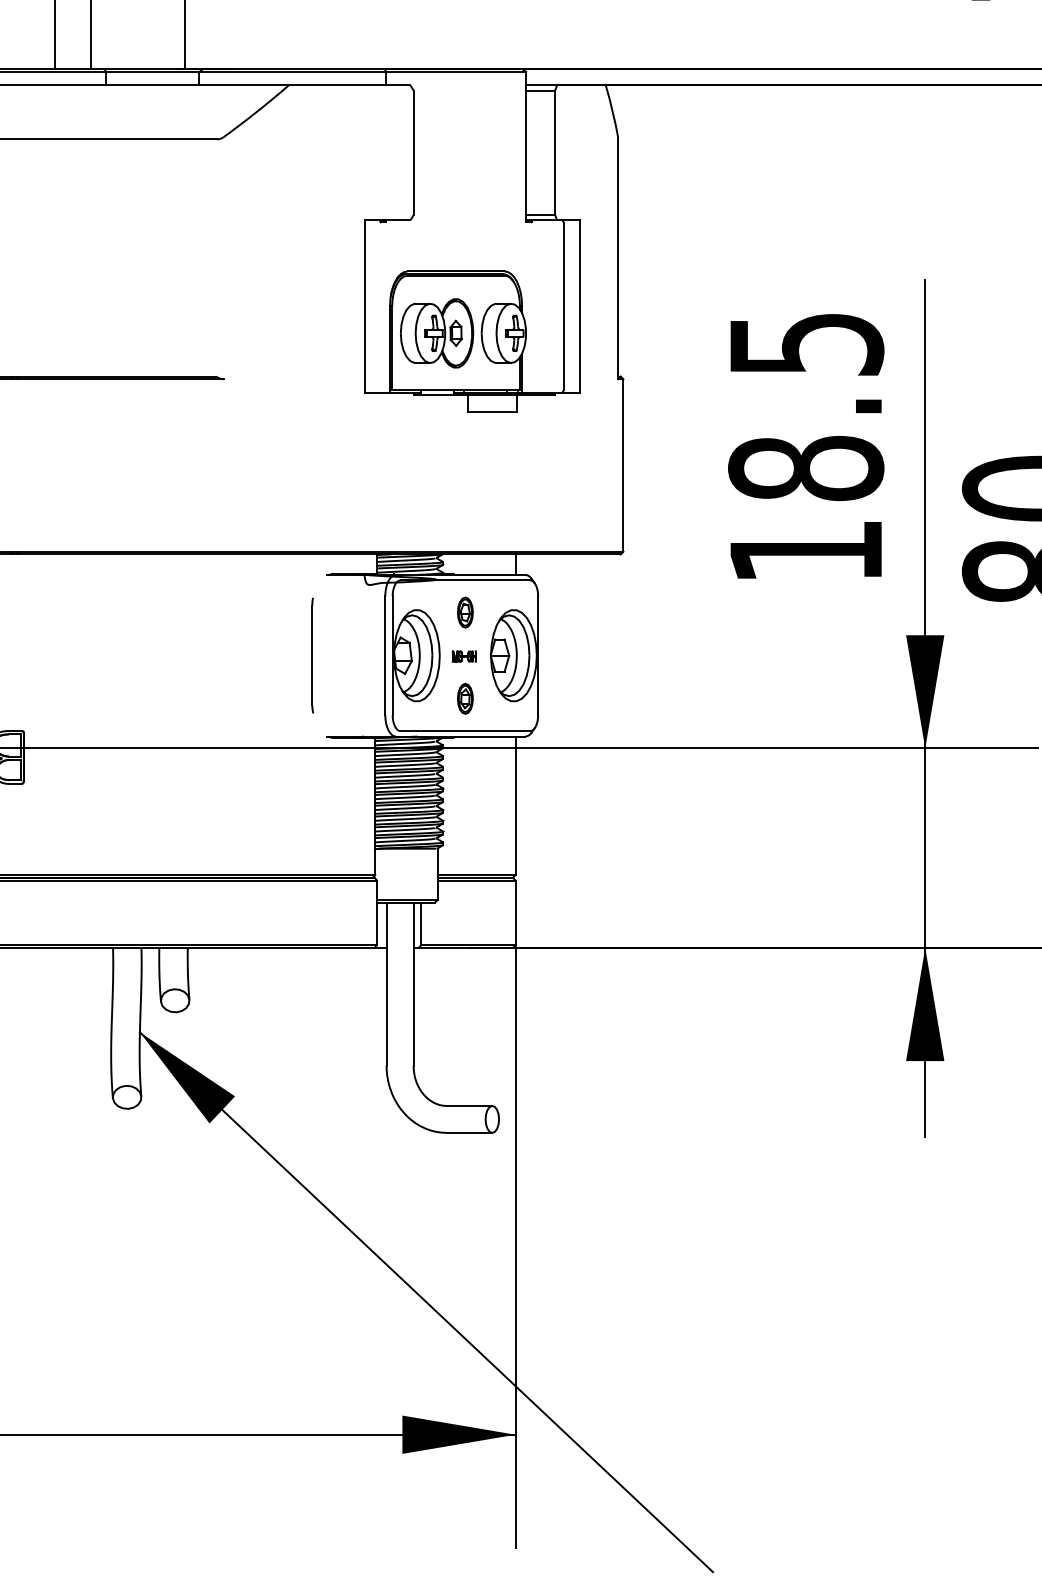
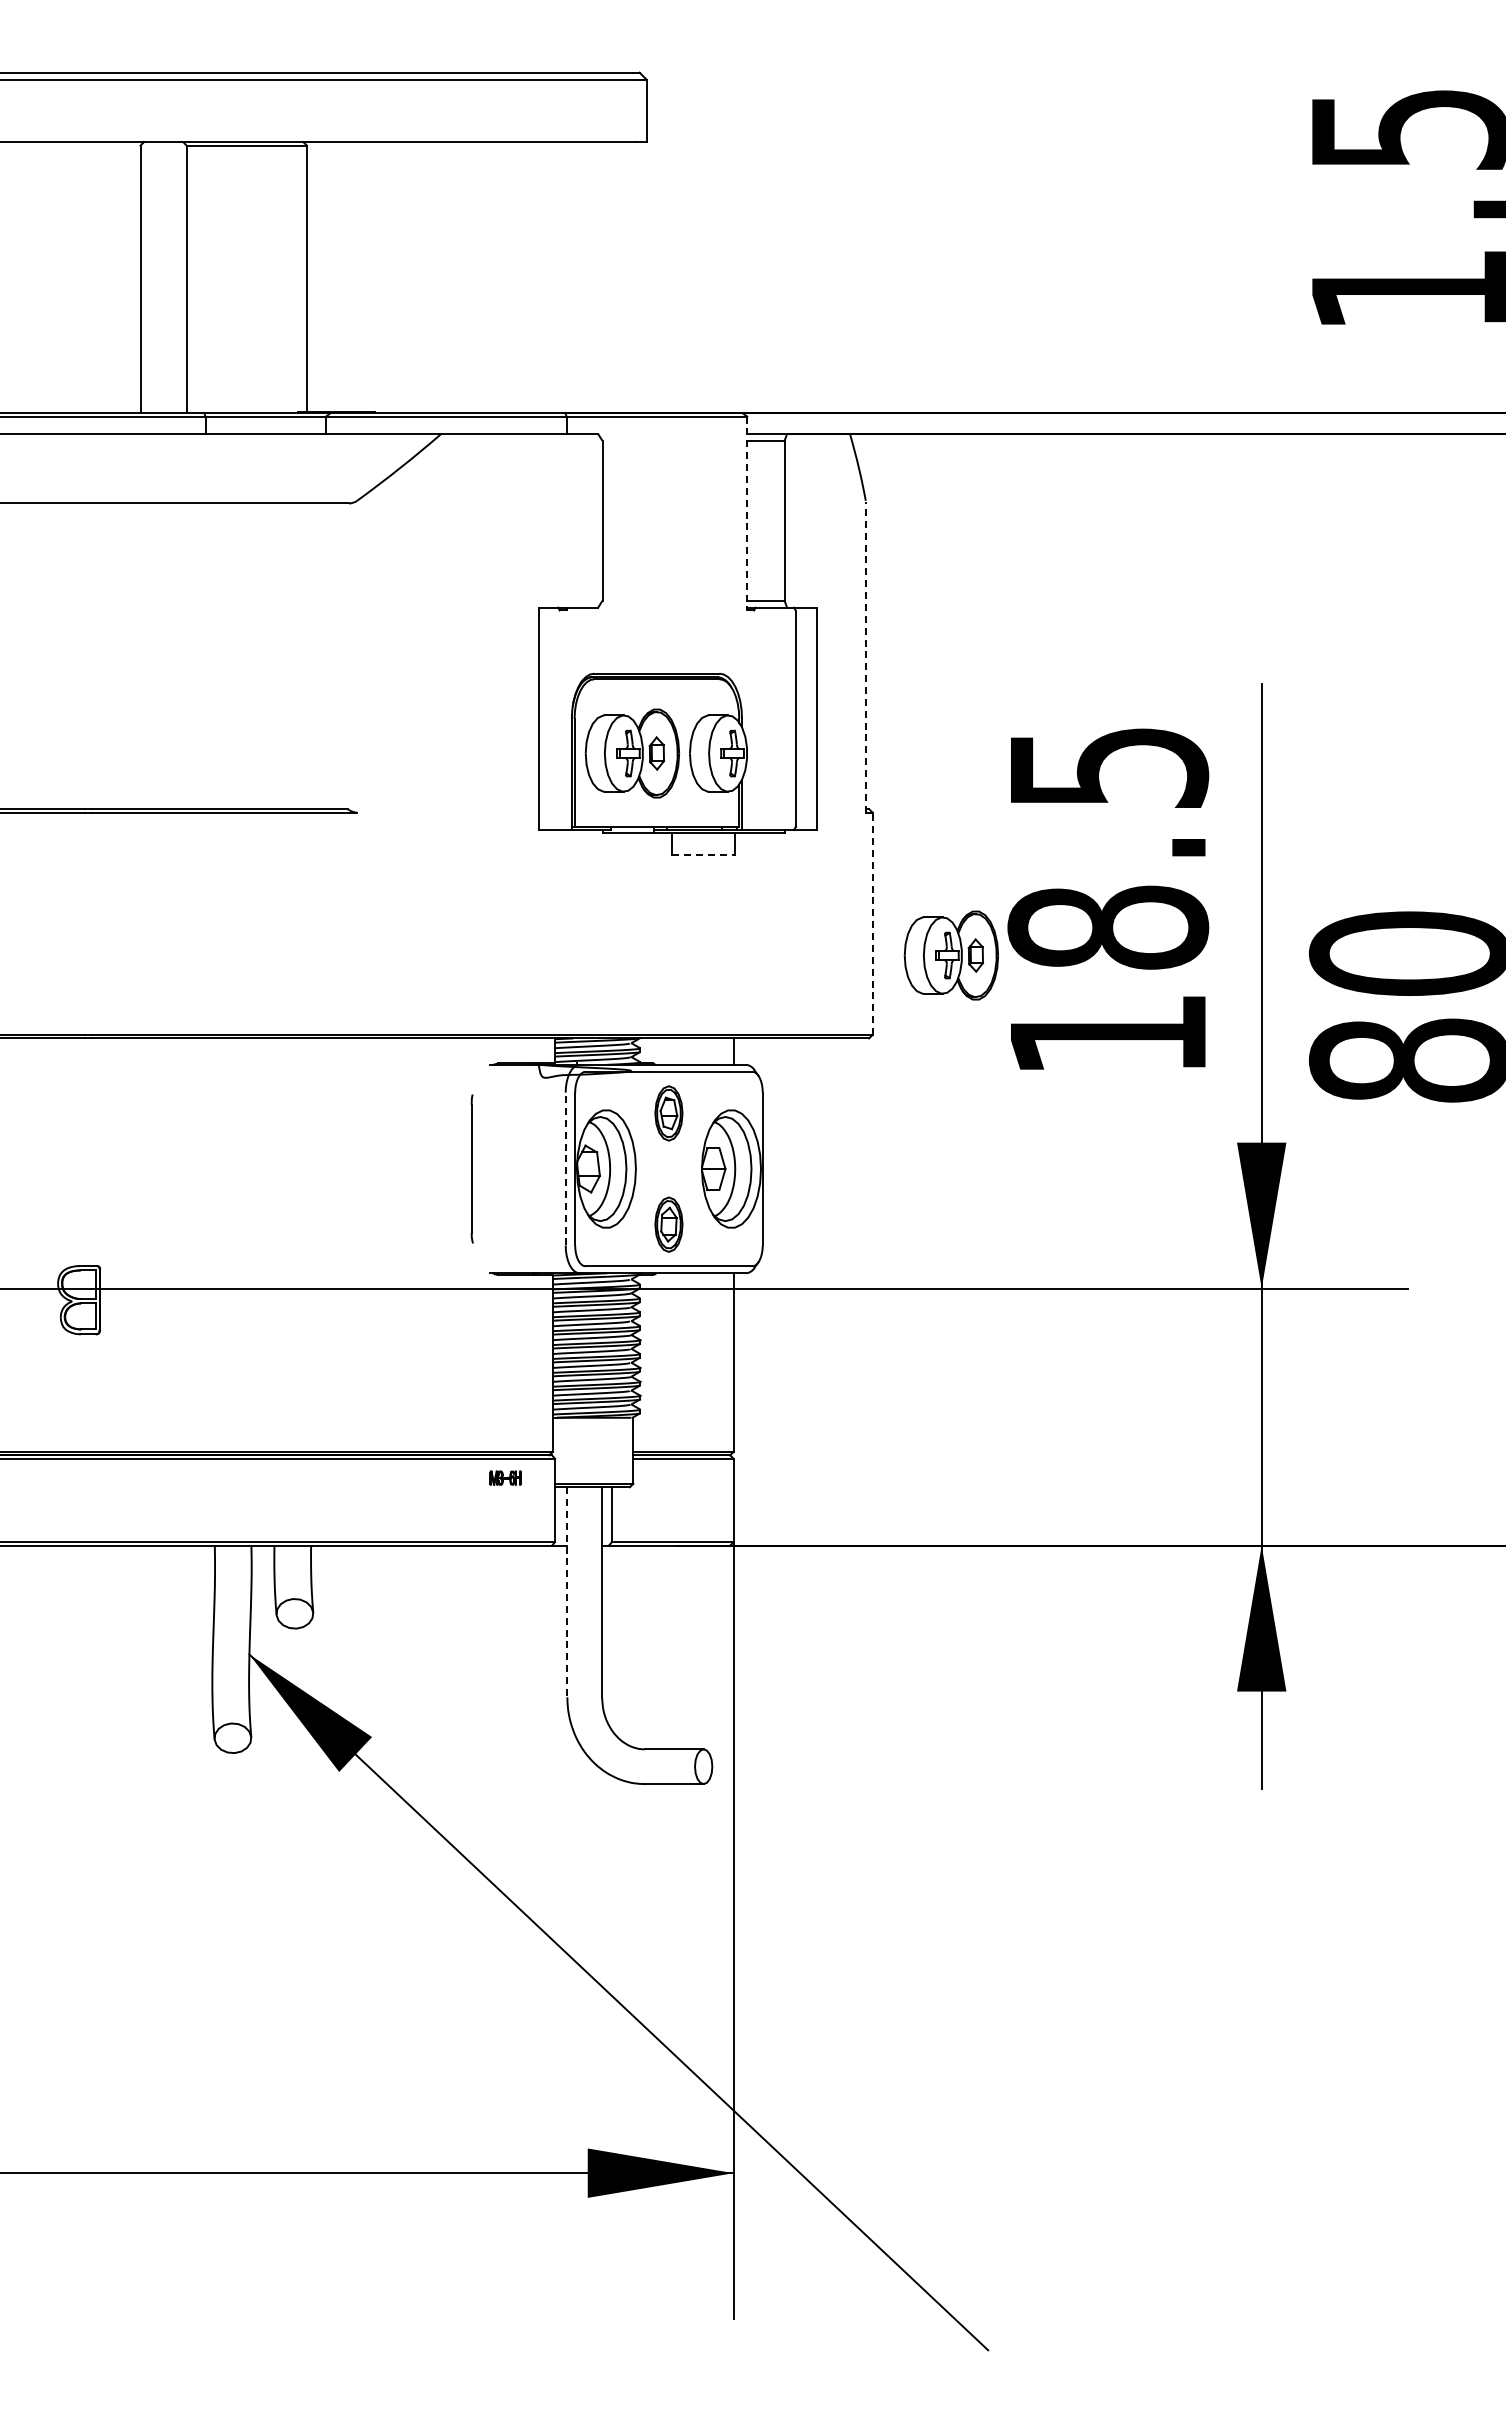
line: (526, 147) -> (747, 513), solid -> dashed
line: (617, 258) -> (865, 657), solid -> dashed
line: (492, 412) -> (704, 855), solid -> dashed
line: (623, 465) -> (872, 923), solid -> dashed
part: (683, 490) -> (950, 955), added
part: (465, 612) -> (668, 1113), size x1.4
line: (385, 655) -> (565, 1168), solid -> dashed
part: (464, 656) -> (505, 1477), moved
part: (465, 698) -> (668, 1224), size x1.4
line: (386, 984) -> (567, 1592), solid -> dashed

